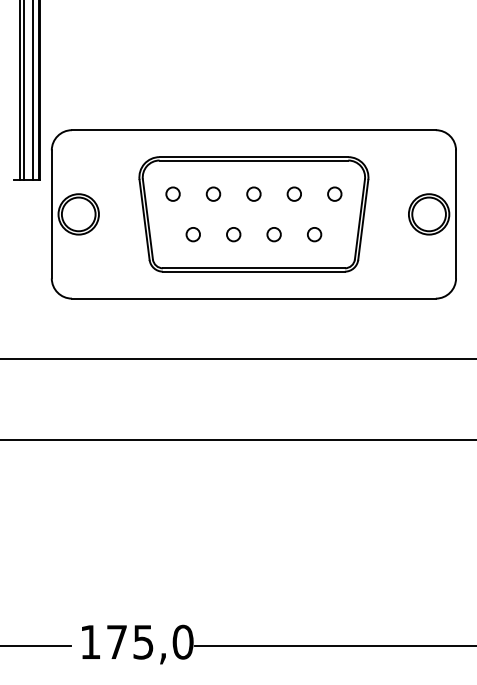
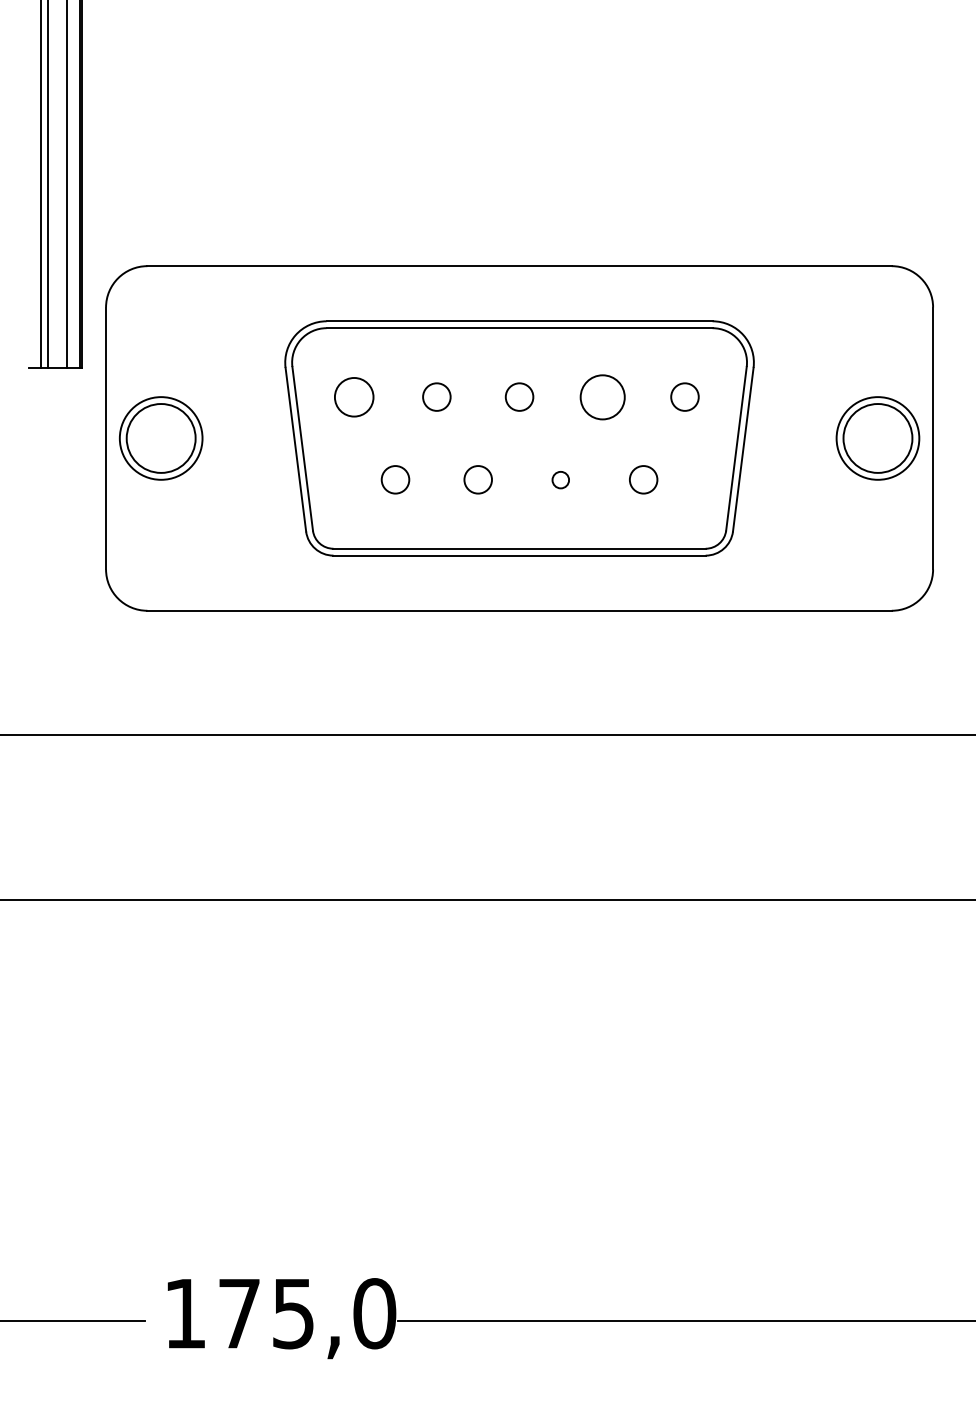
circle: (172, 193) -> (352, 395), size x1.4
circle: (293, 193) -> (600, 395), size x1.6
circle: (273, 234) -> (559, 479), size x0.6

